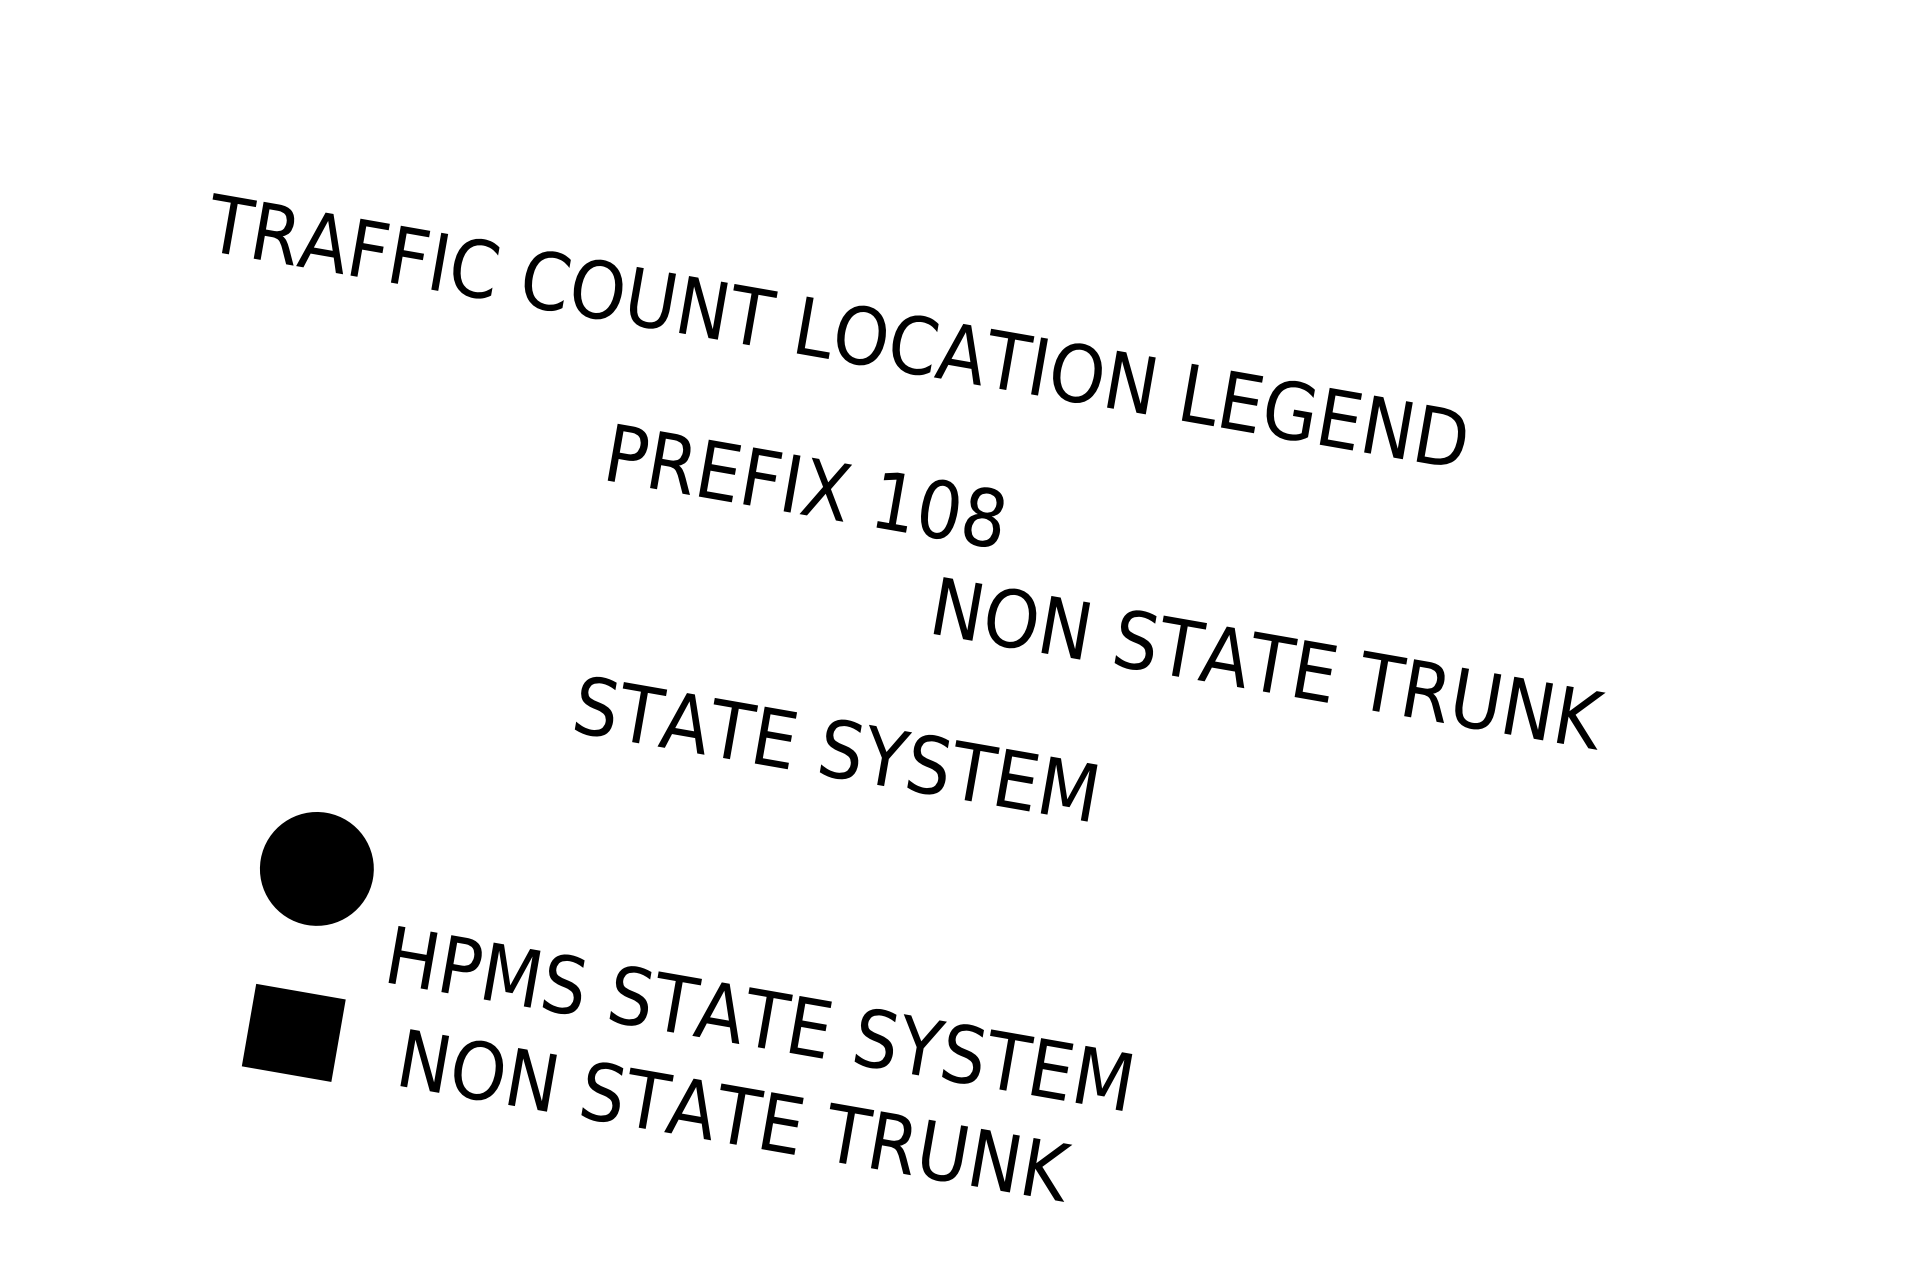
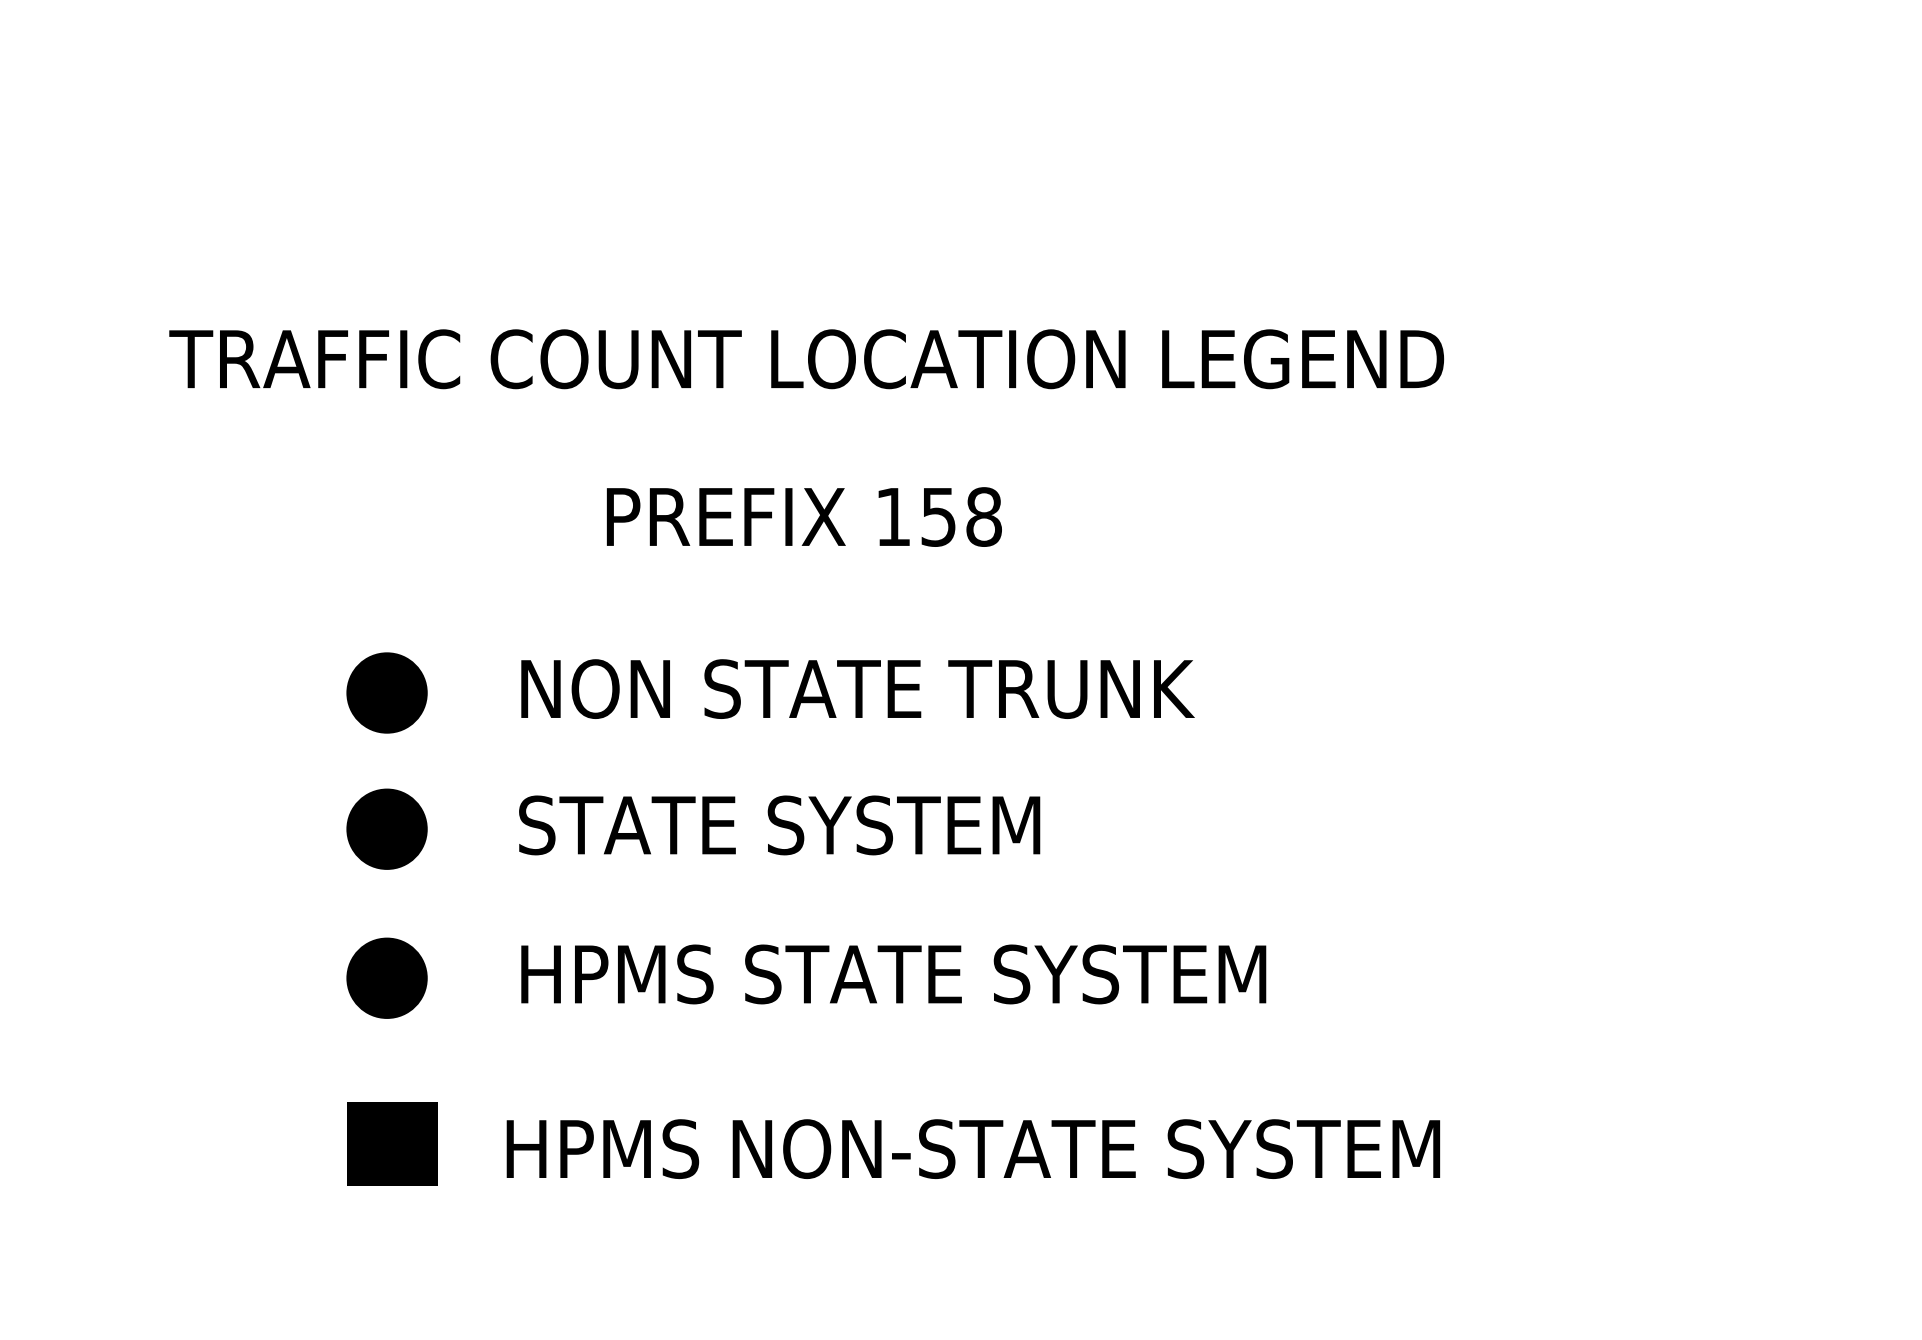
text: (939, 508) -> (938, 516), 108 -> 158
fill: (365, 587) -> (386, 692), added
text: (1269, 662) -> (857, 688), moved
fill: (342, 721) -> (386, 828), added
text: (835, 748) -> (779, 825), moved
part: (316, 867) -> (386, 977), size x0.71
text: (760, 1018) -> (893, 974), moved
text: (868, 1138) -> (976, 1149), NON STATE TRUNK -> HPMS NON-STATE SYSTEM

